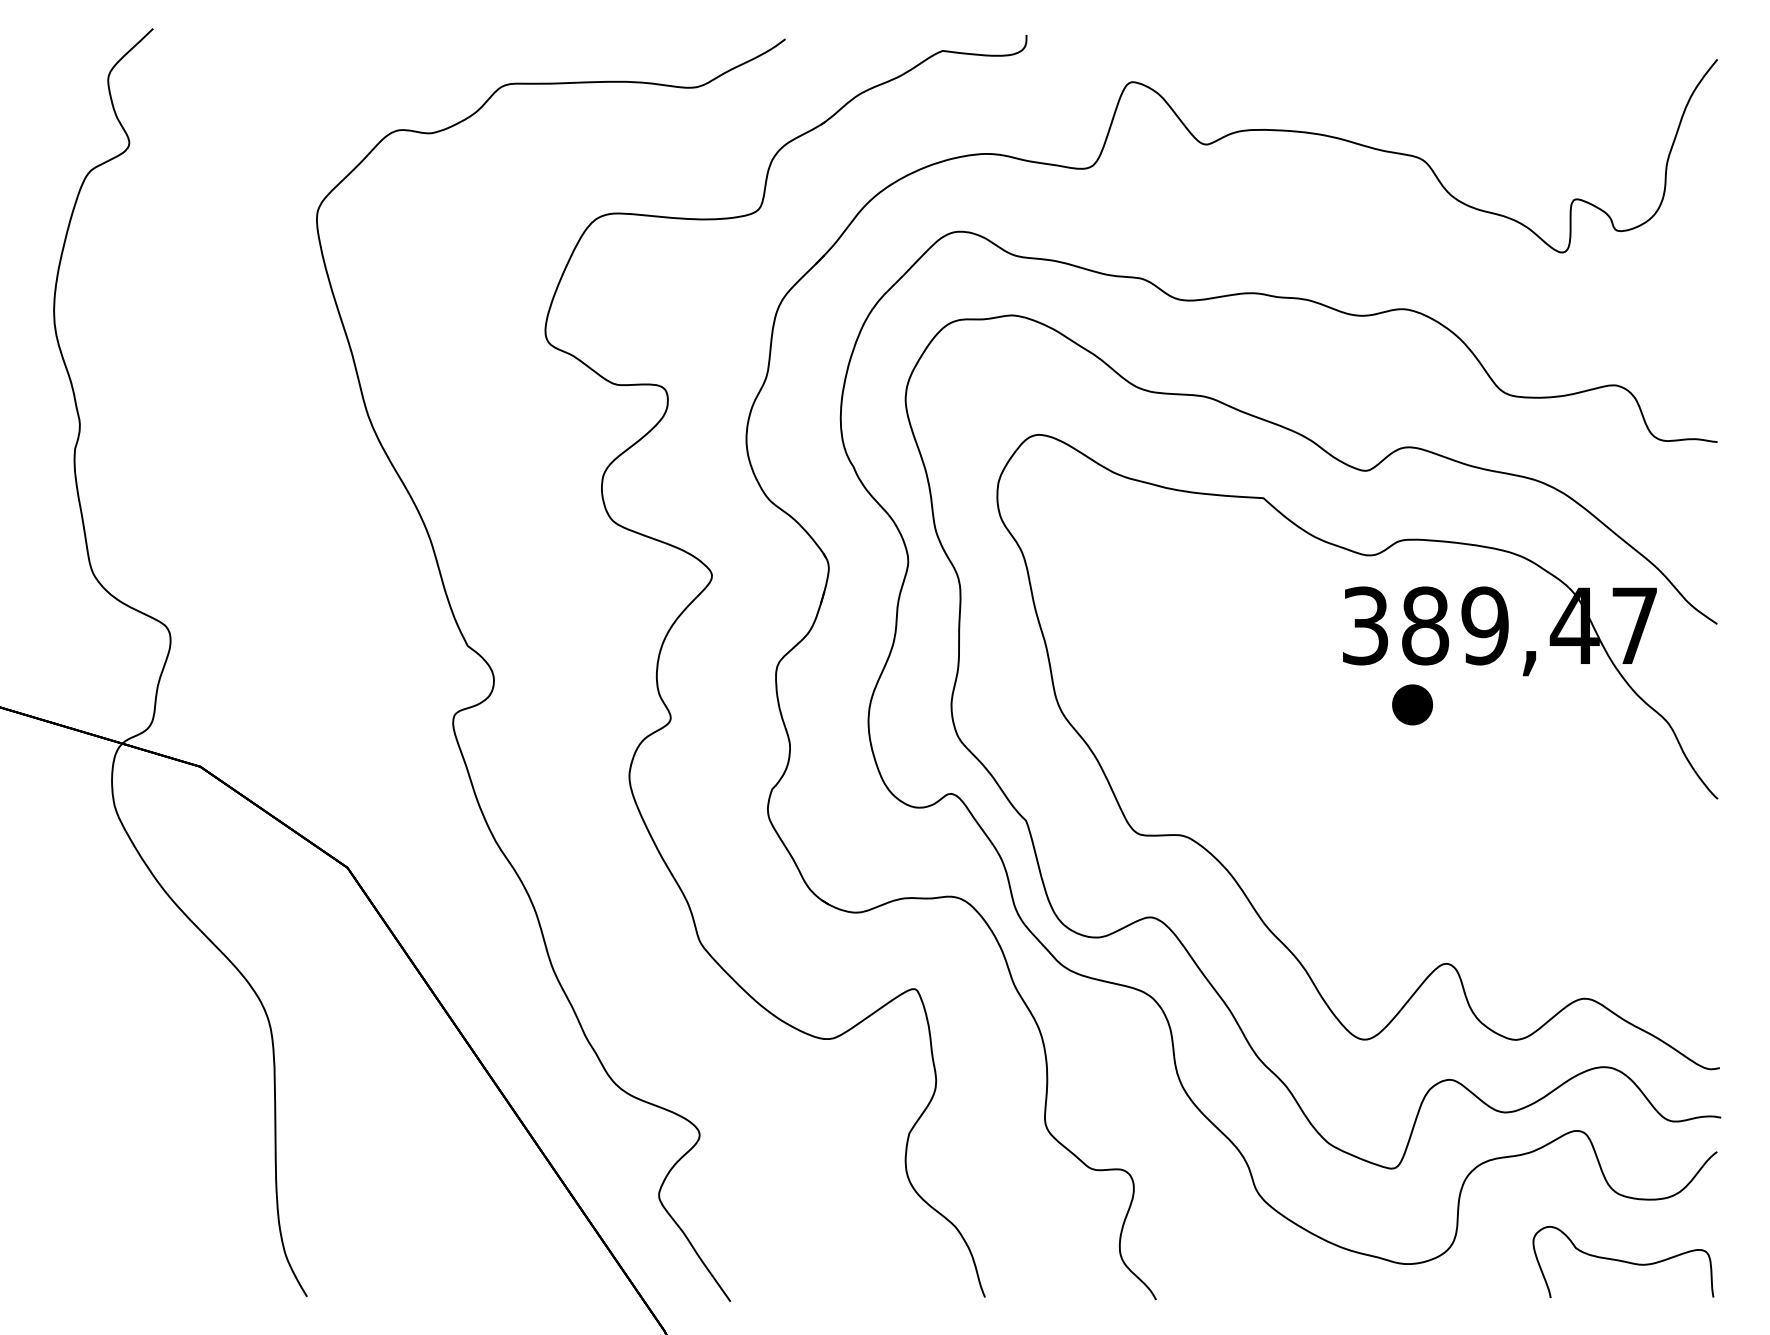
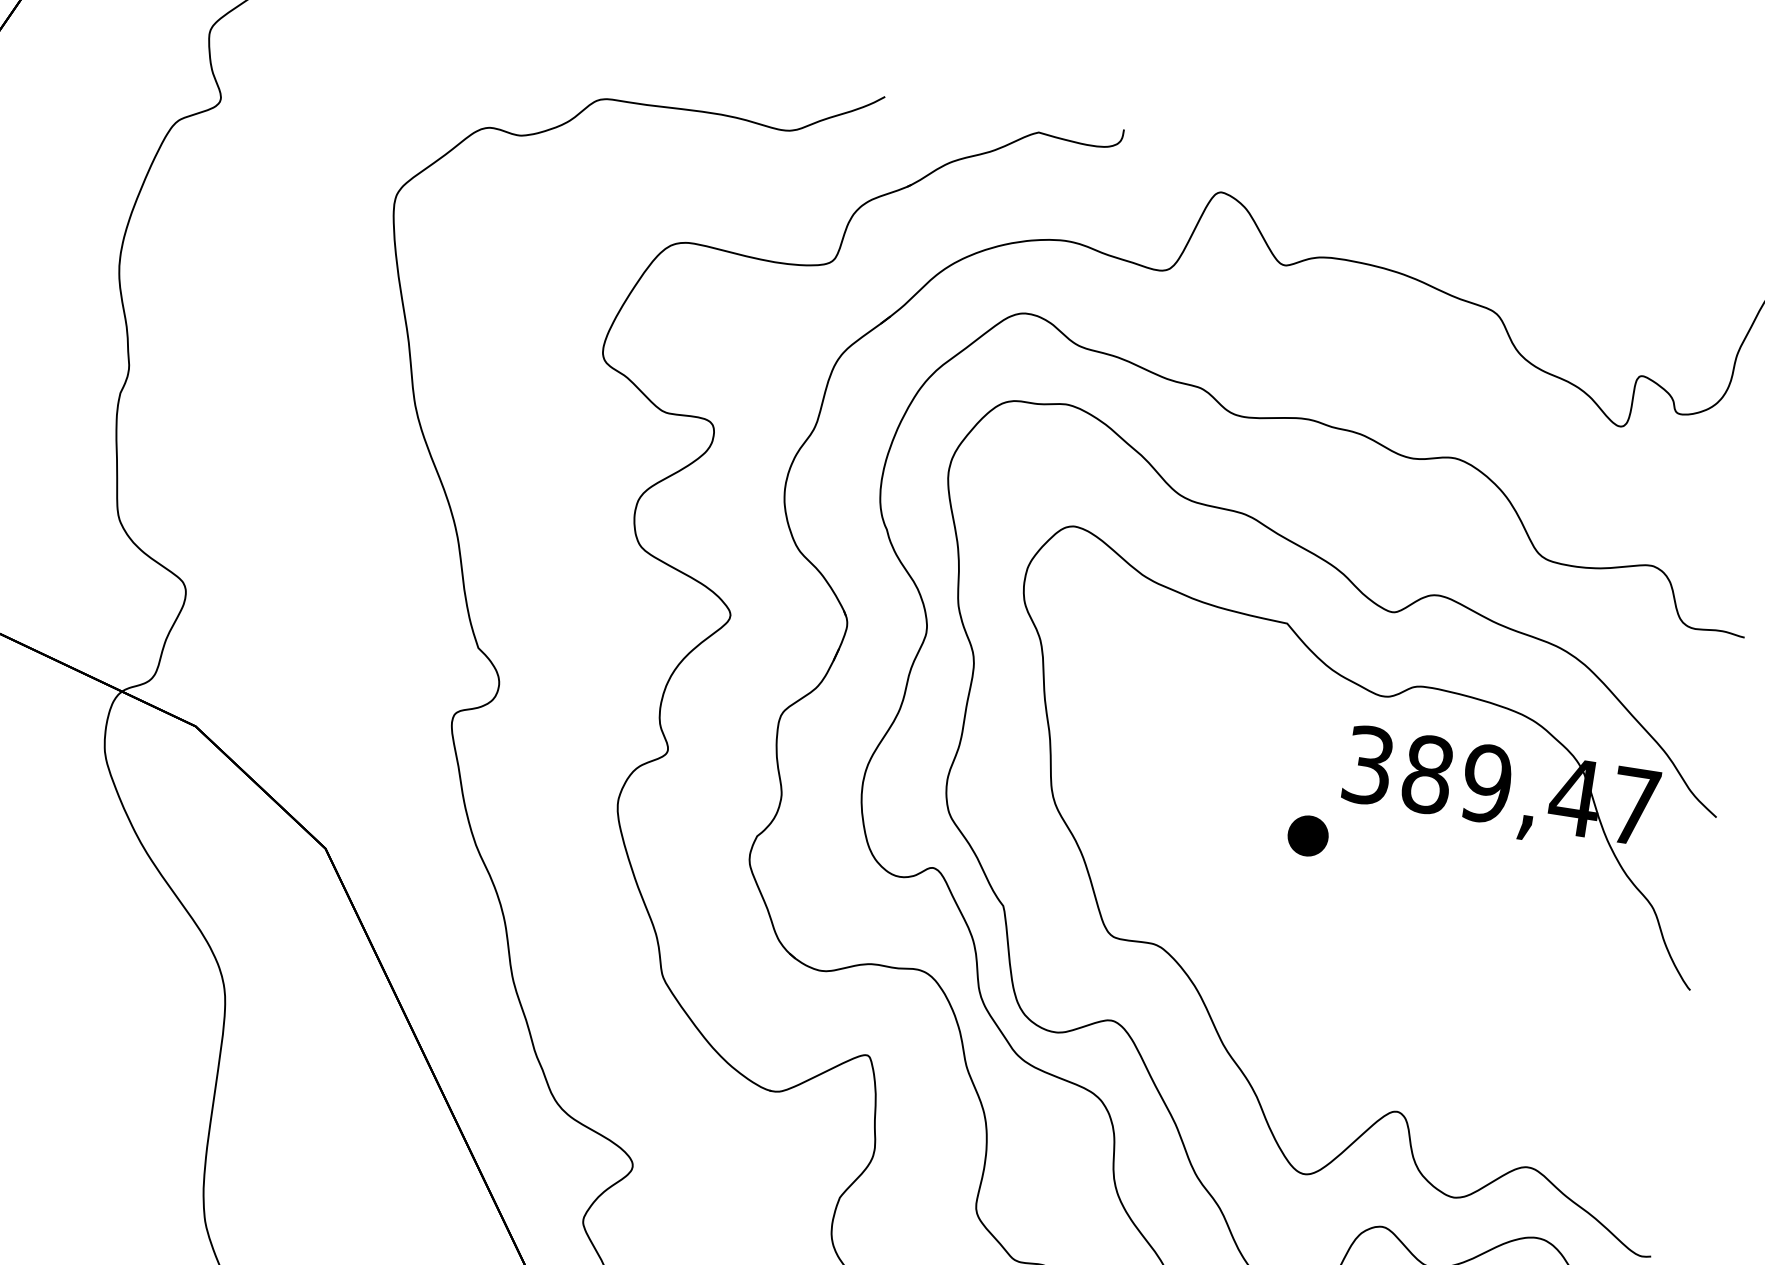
part: (1412, 704) -> (1308, 835), moved

